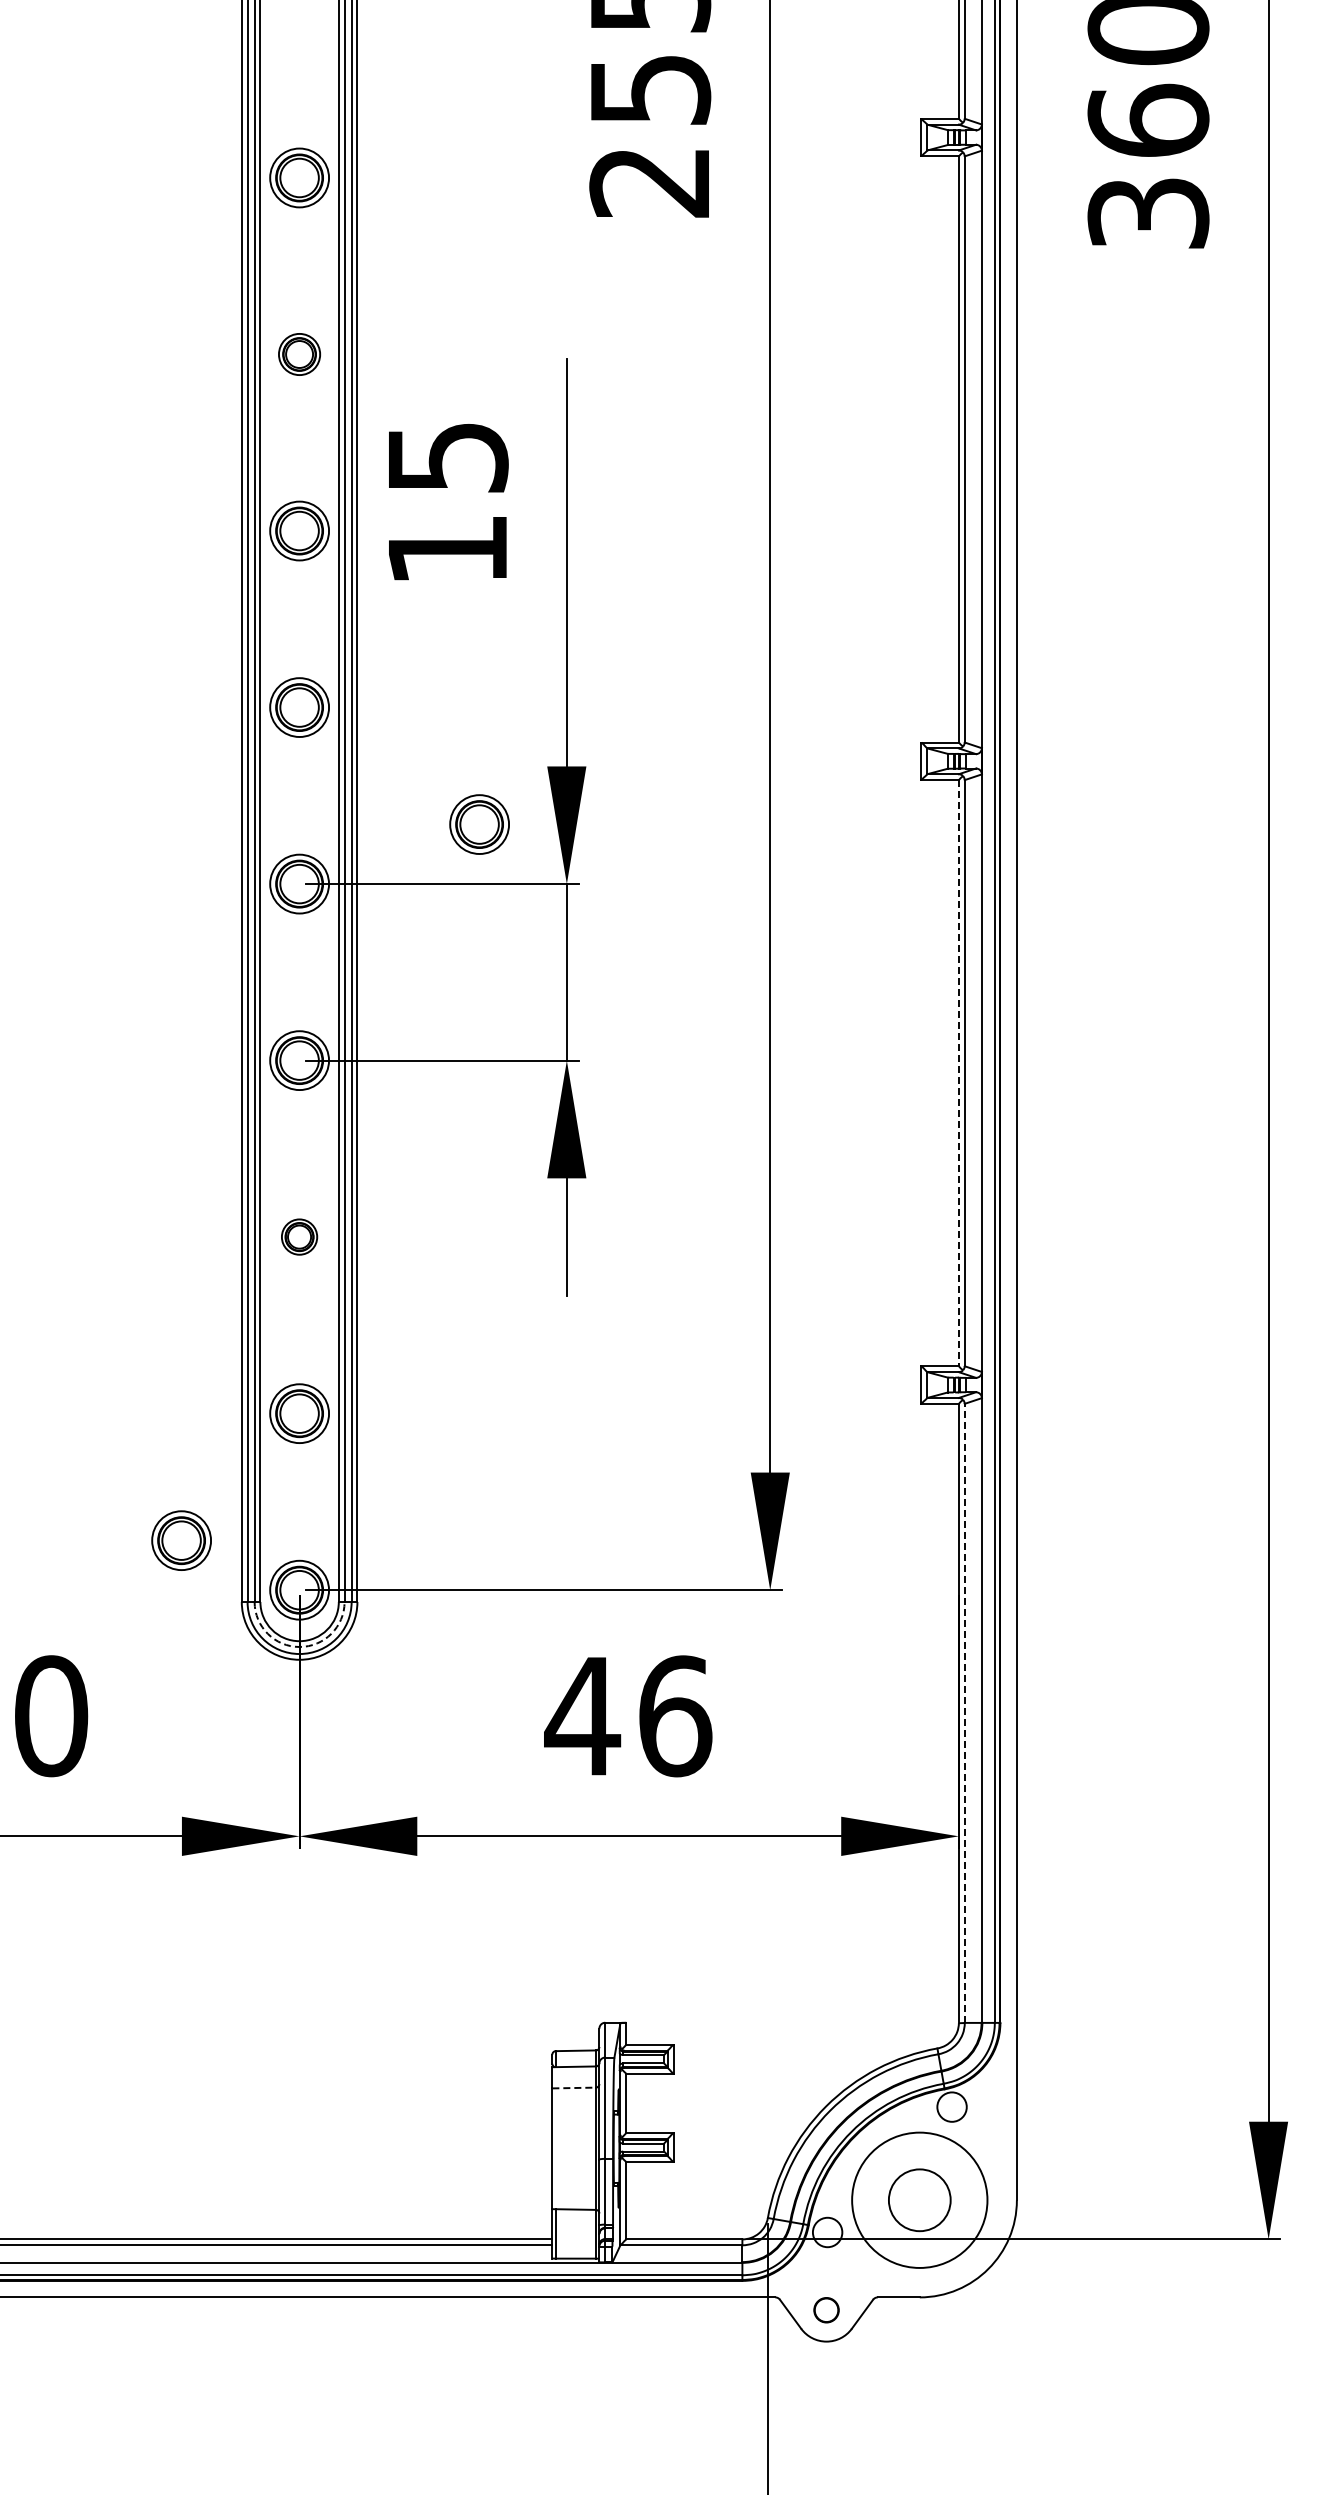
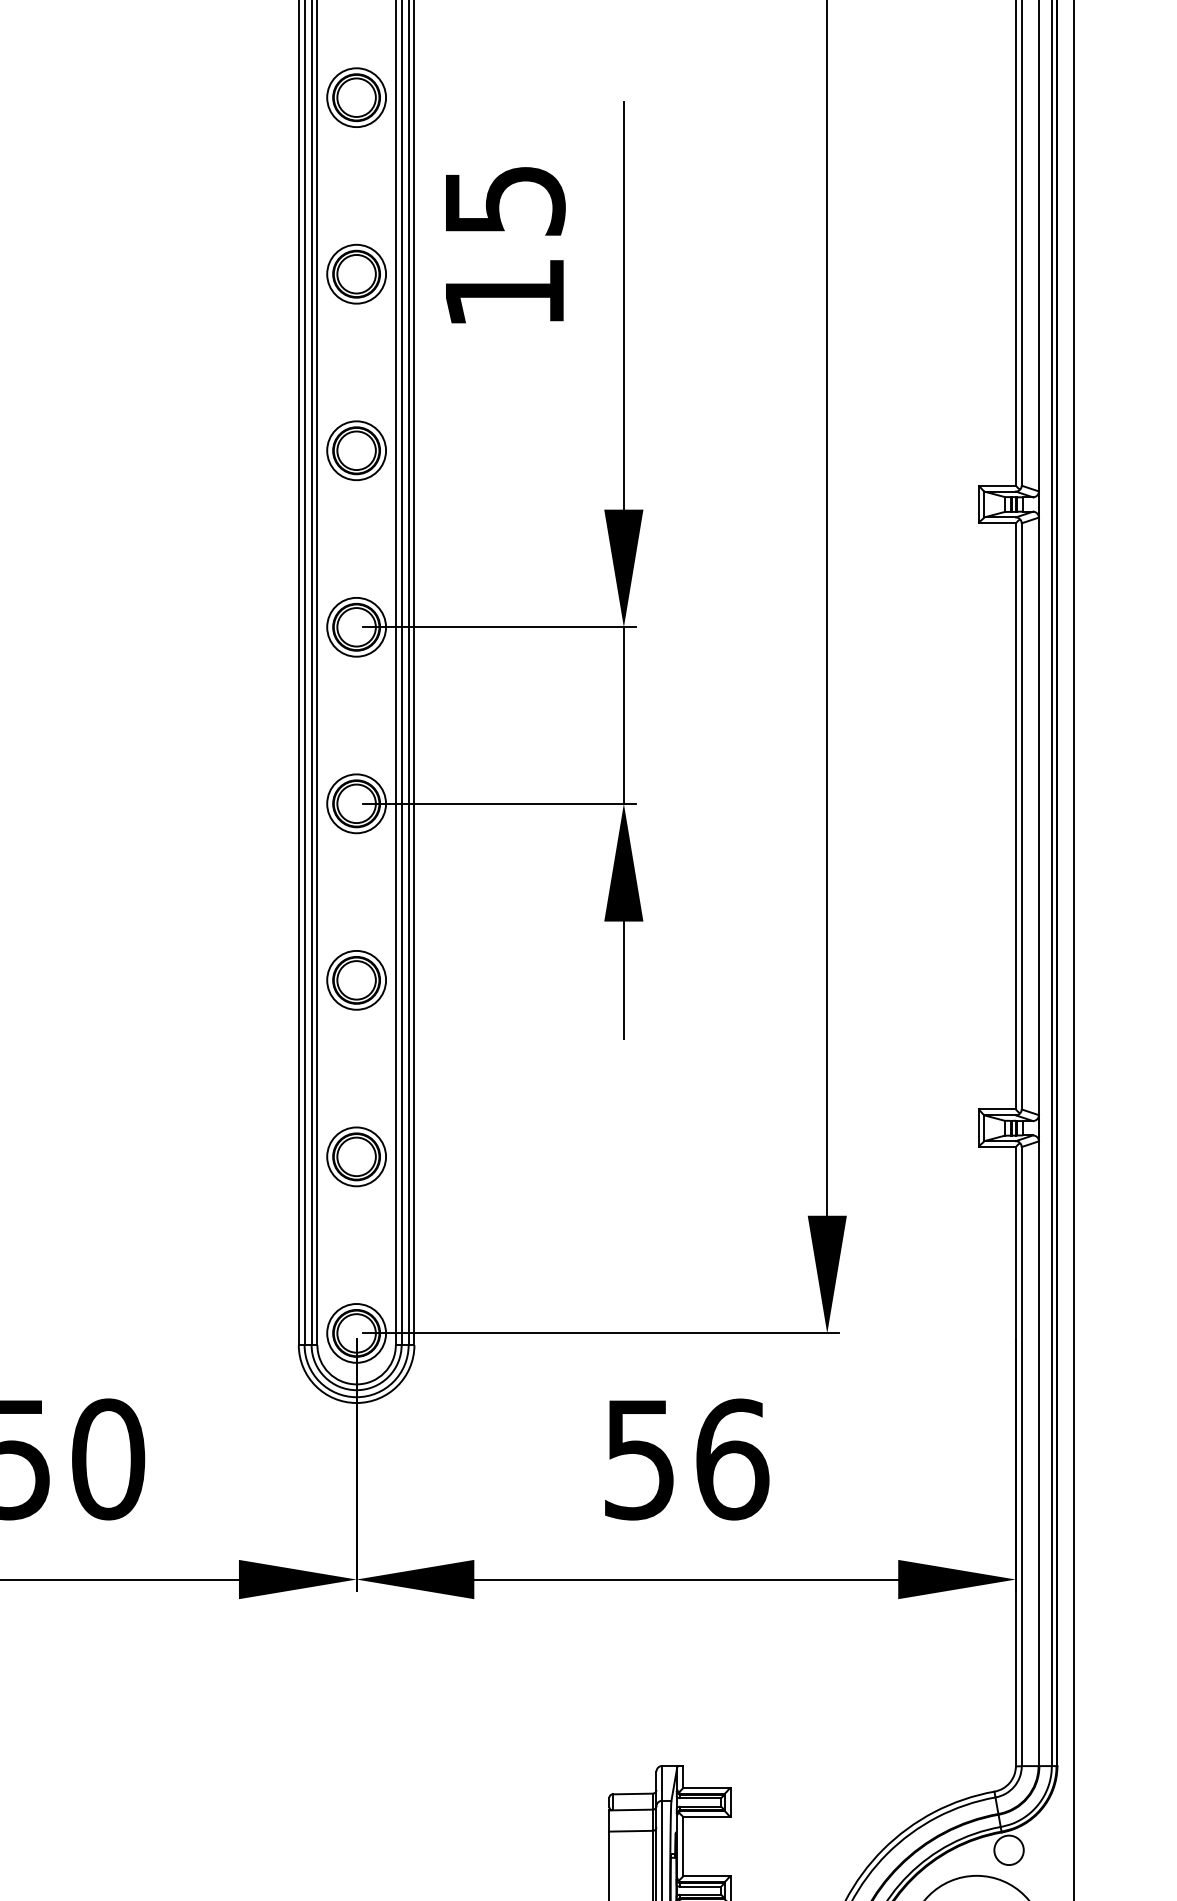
part: (299, 354) -> (356, 97), size x1.43
part: (479, 824) -> (536, 567), removed
line: (958, 1073) -> (1015, 816), dashed -> solid
part: (299, 1236) -> (356, 979), size x1.67
part: (181, 1540) -> (238, 1283), removed
arc: (299, 1646) -> (356, 1389), dashed -> solid
line: (964, 1713) -> (1021, 1456), dashed -> solid
text: (582, 1717) -> (639, 1460), 46 -> 56
line: (574, 2088) -> (631, 1831), dashed -> solid

